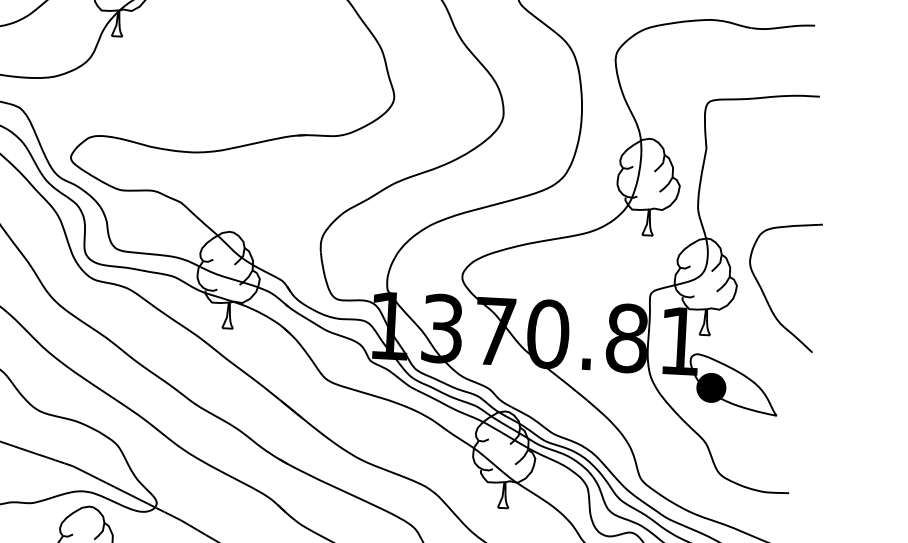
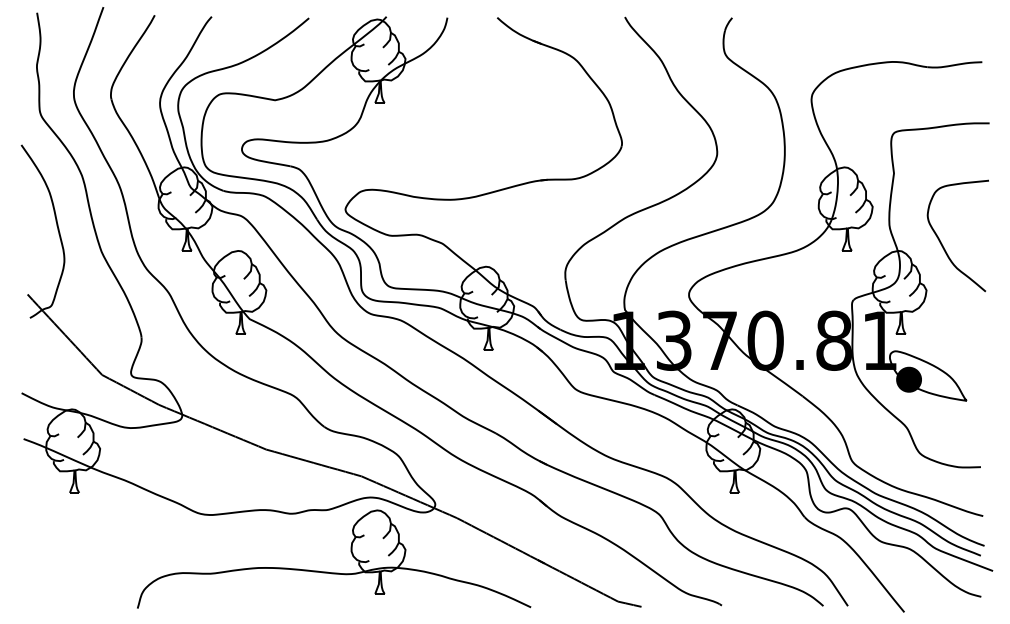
curve: (765, 294) -> (942, 243), moved

